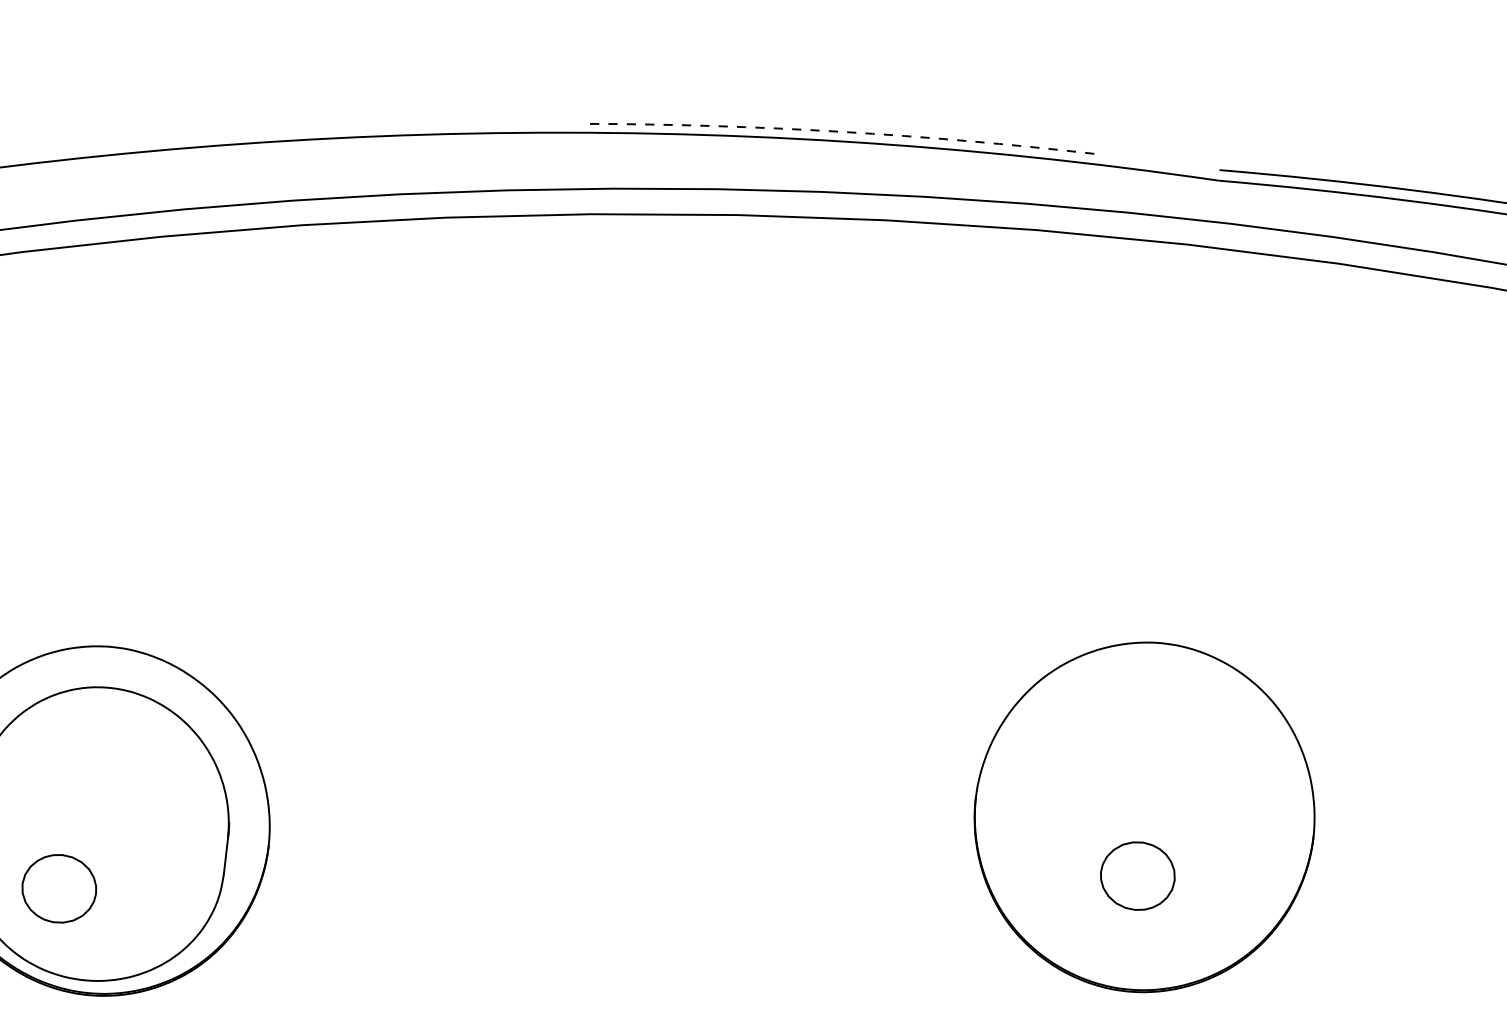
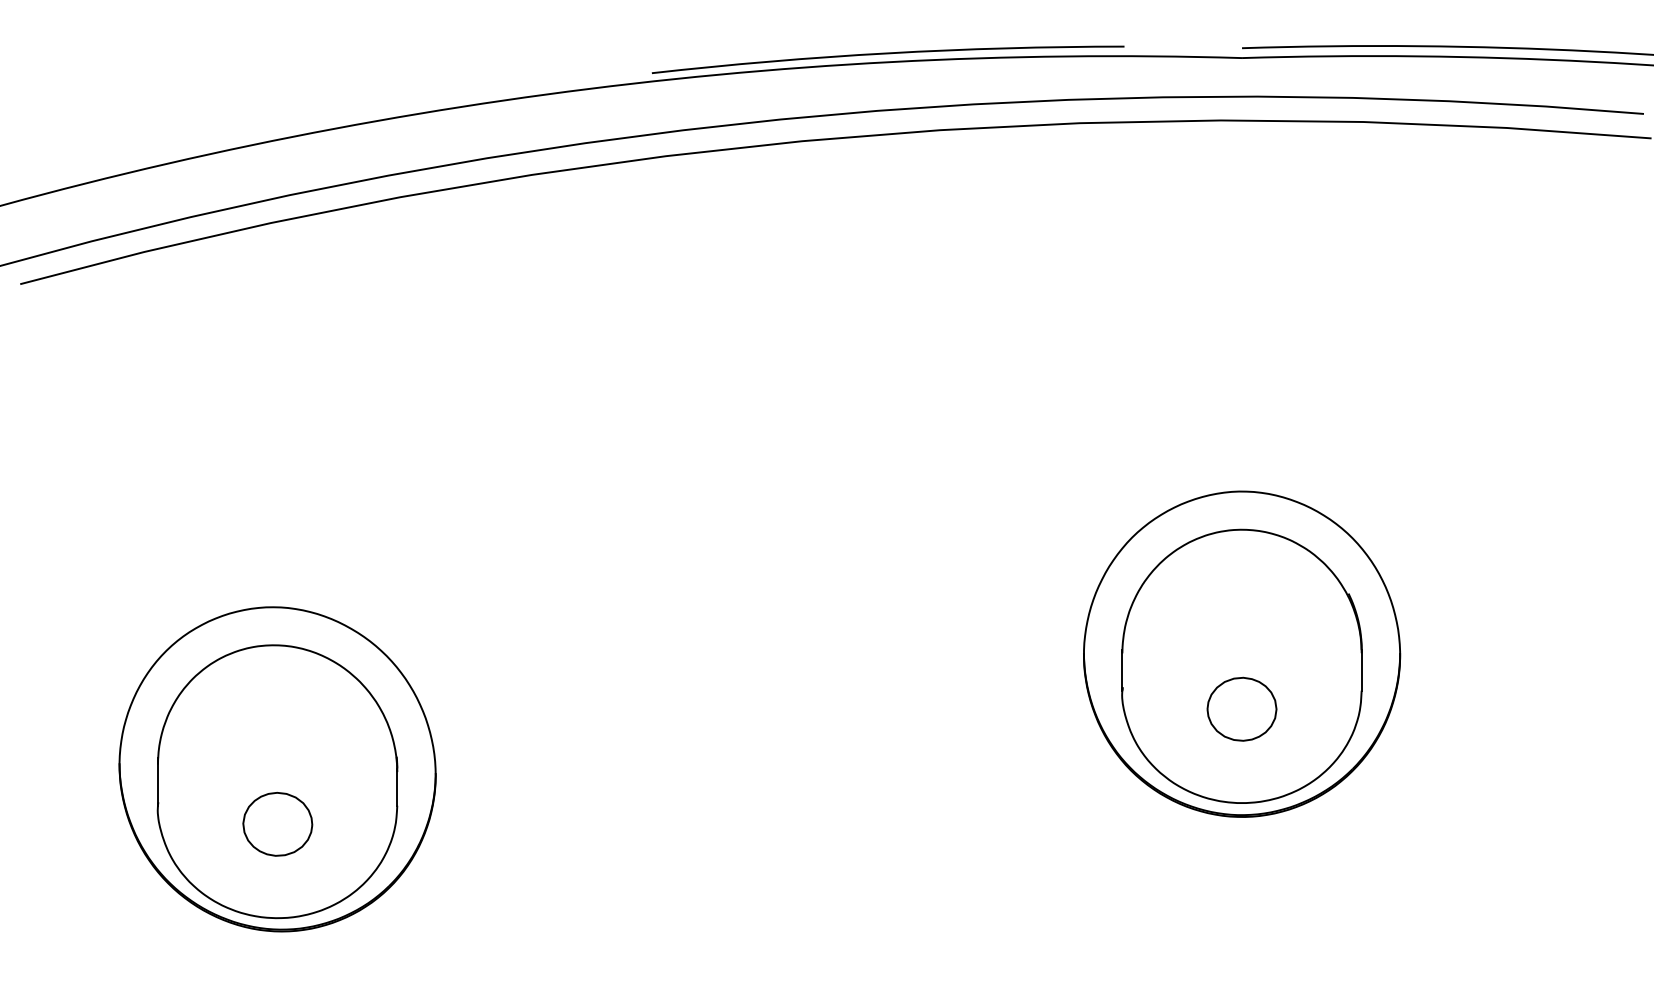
arc: (840, 131) -> (887, 53), dashed -> solid
part: (1142, 829) -> (1241, 665), added
part: (58, 888) -> (277, 824), moved

